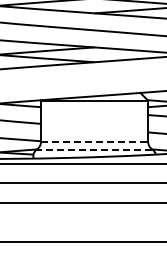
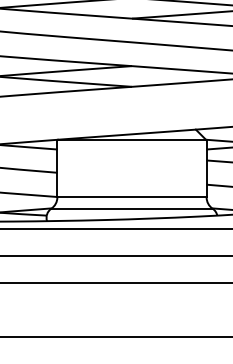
line: (94, 141) -> (131, 197), dashed -> solid
line: (94, 149) -> (131, 208), dashed -> solid

